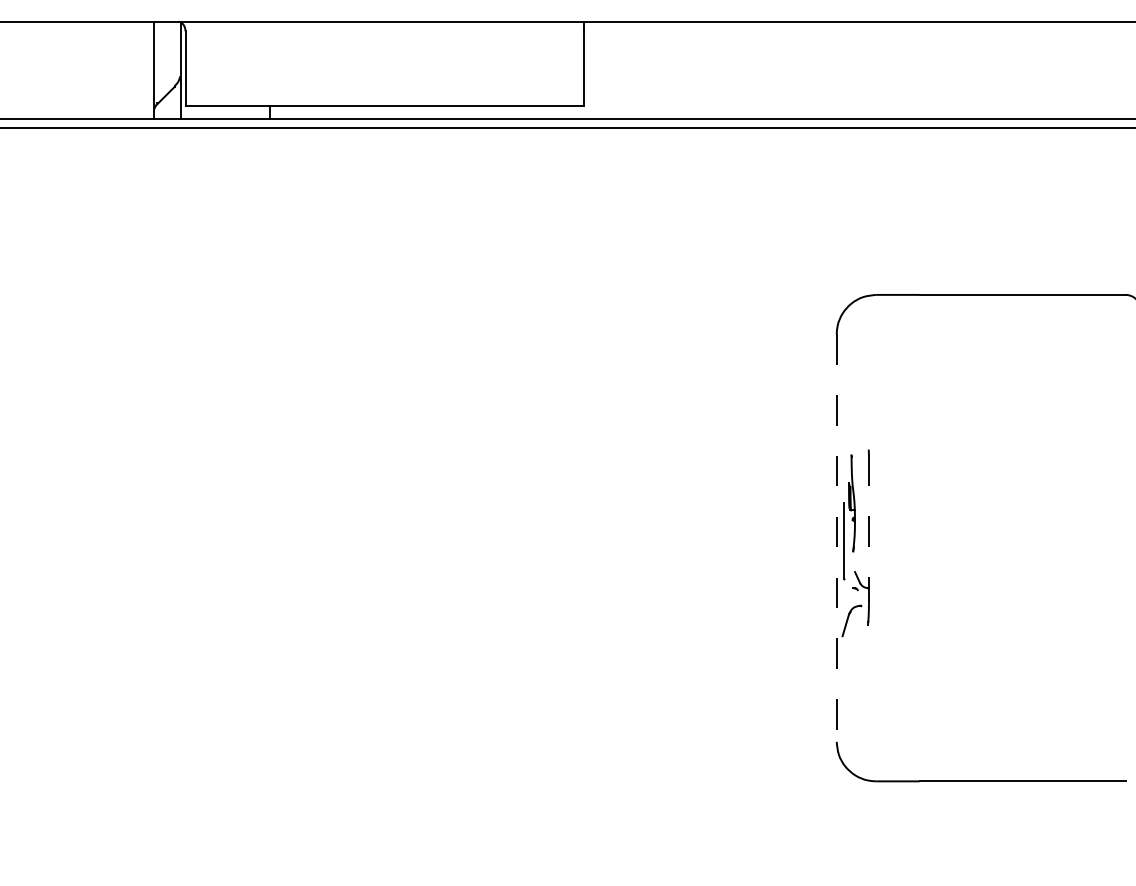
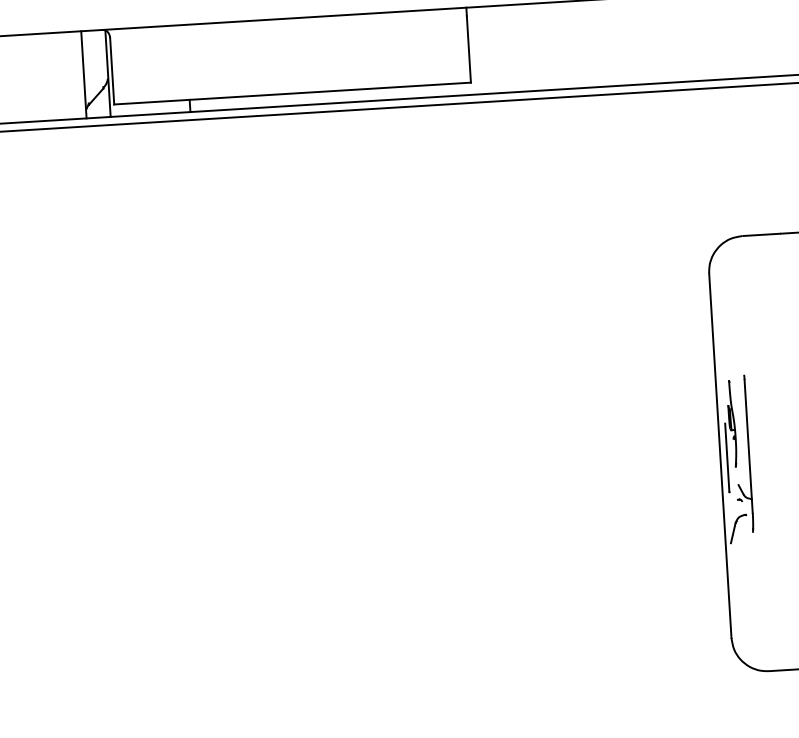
line: (868, 530) -> (748, 447), dashed -> solid
line: (836, 538) -> (720, 456), dashed -> solid

